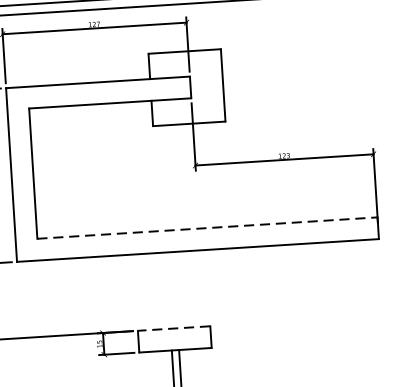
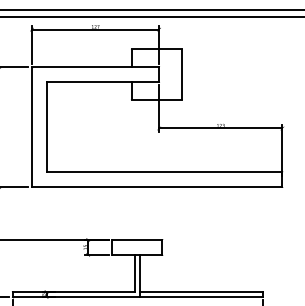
line: (207, 228) -> (164, 172), dashed -> solid
line: (174, 327) -> (137, 239), dashed -> solid

